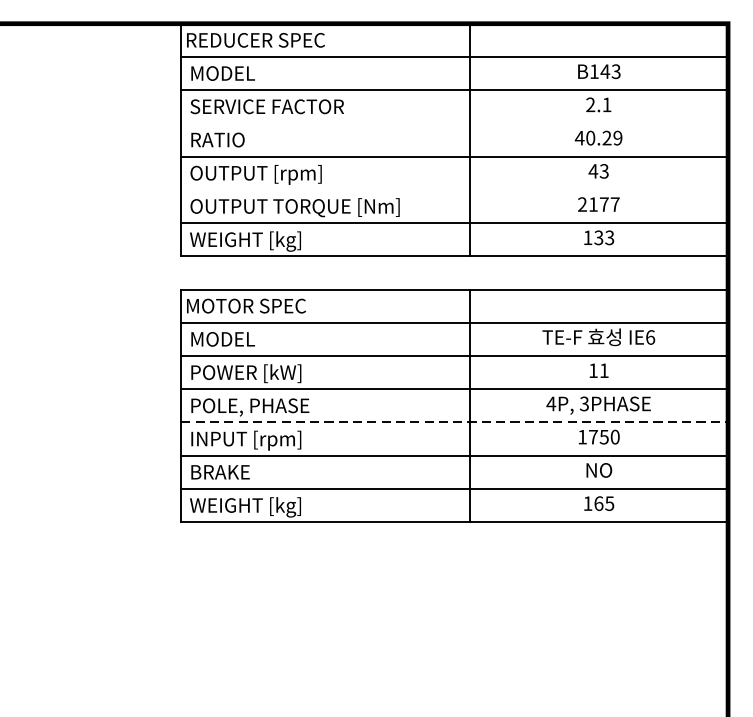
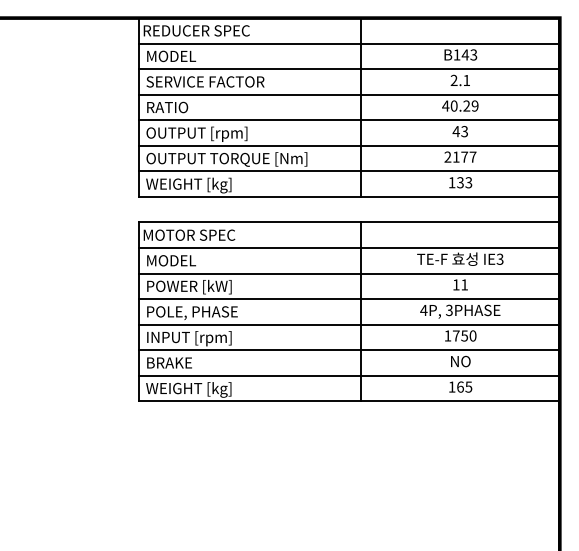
line: (454, 123) -> (349, 94), added
line: (454, 189) -> (349, 145), added
text: (649, 336) -> (499, 258), IE6 -> IE3
line: (455, 422) -> (350, 324), dashed -> solid

